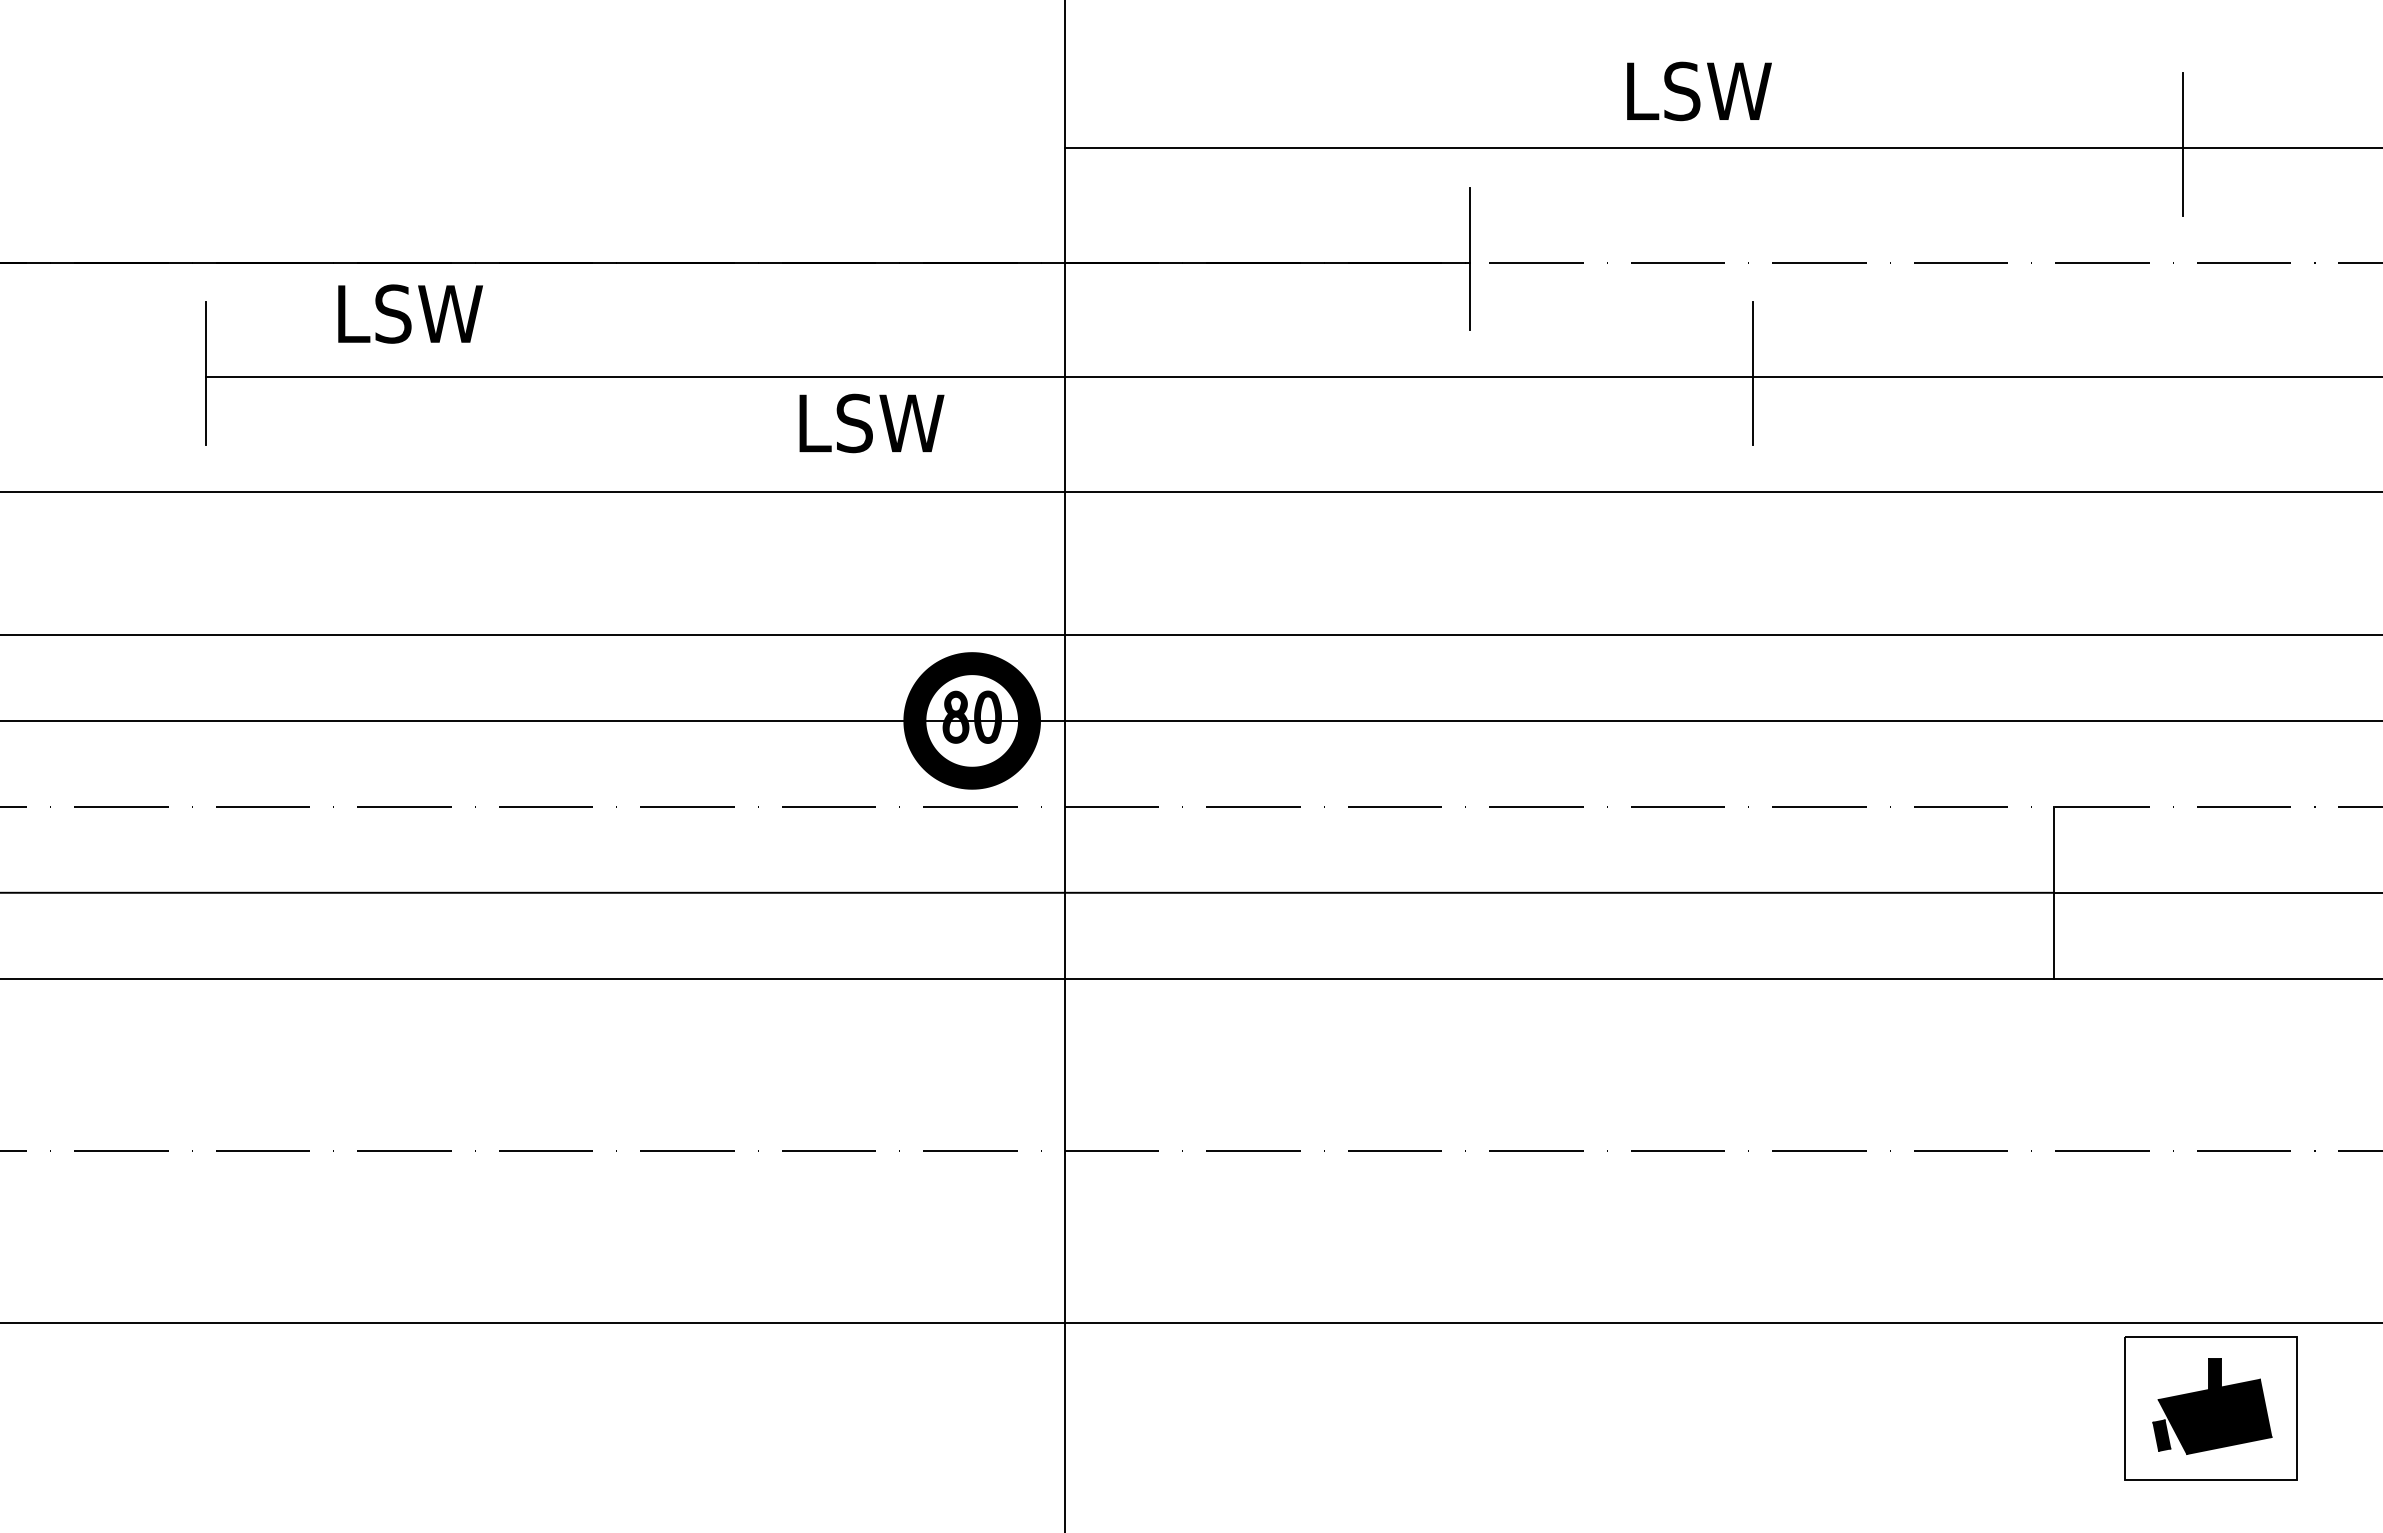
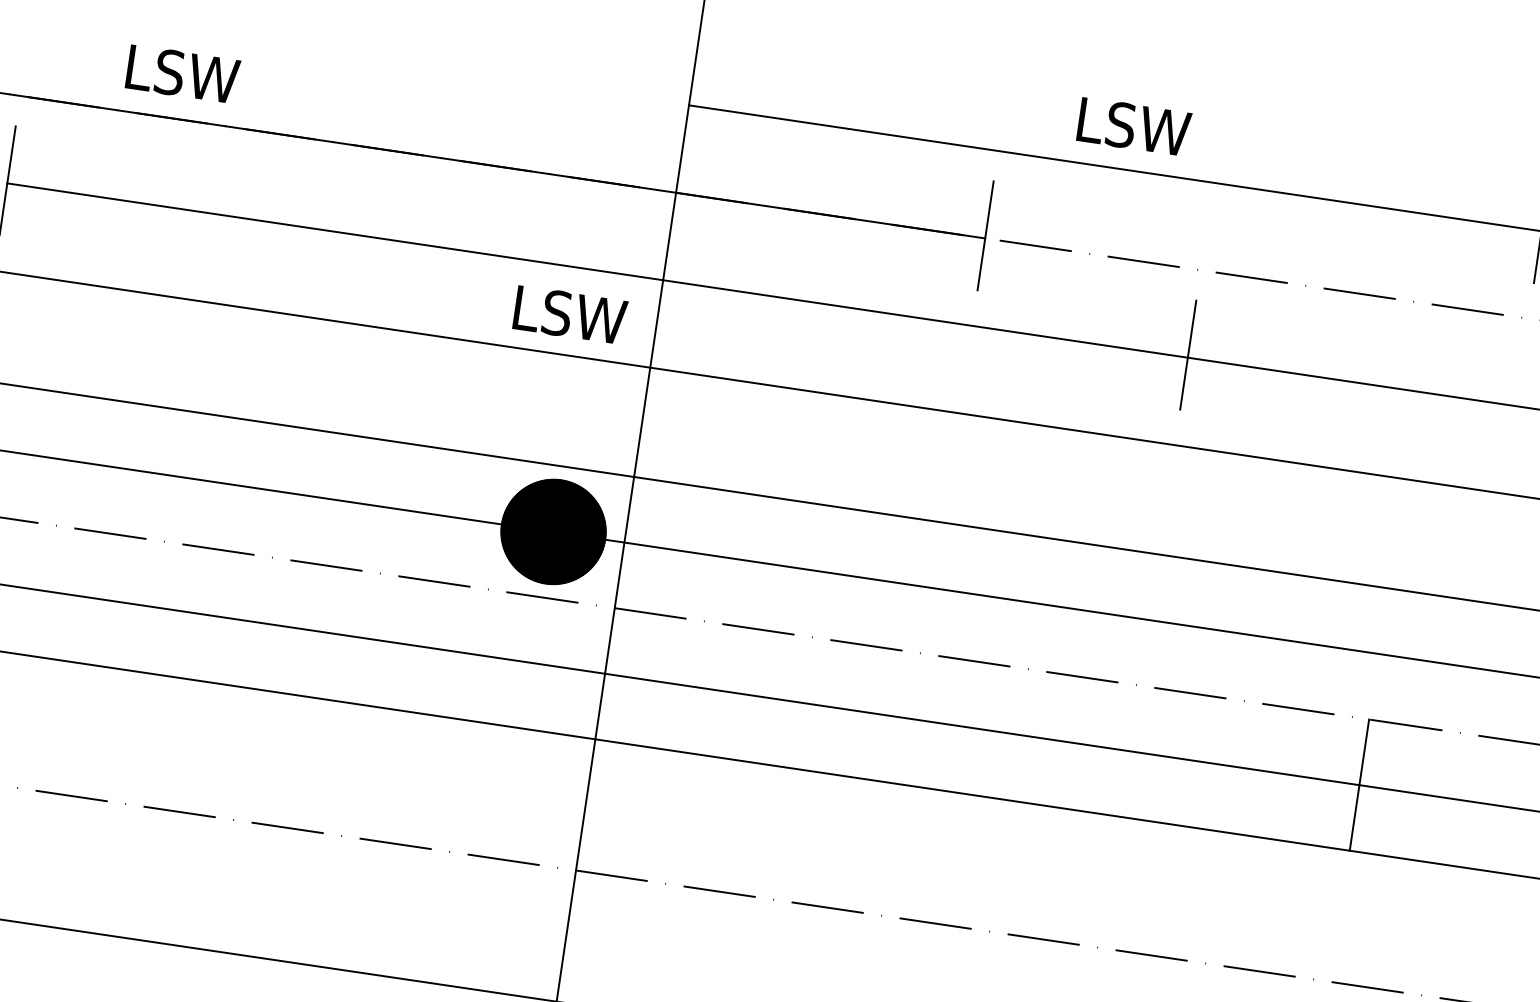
text: (1699, 91) -> (1134, 127), moved
text: (410, 313) -> (183, 73), moved
text: (871, 423) -> (570, 315), moved
fill: (972, 720) -> (553, 531), added

